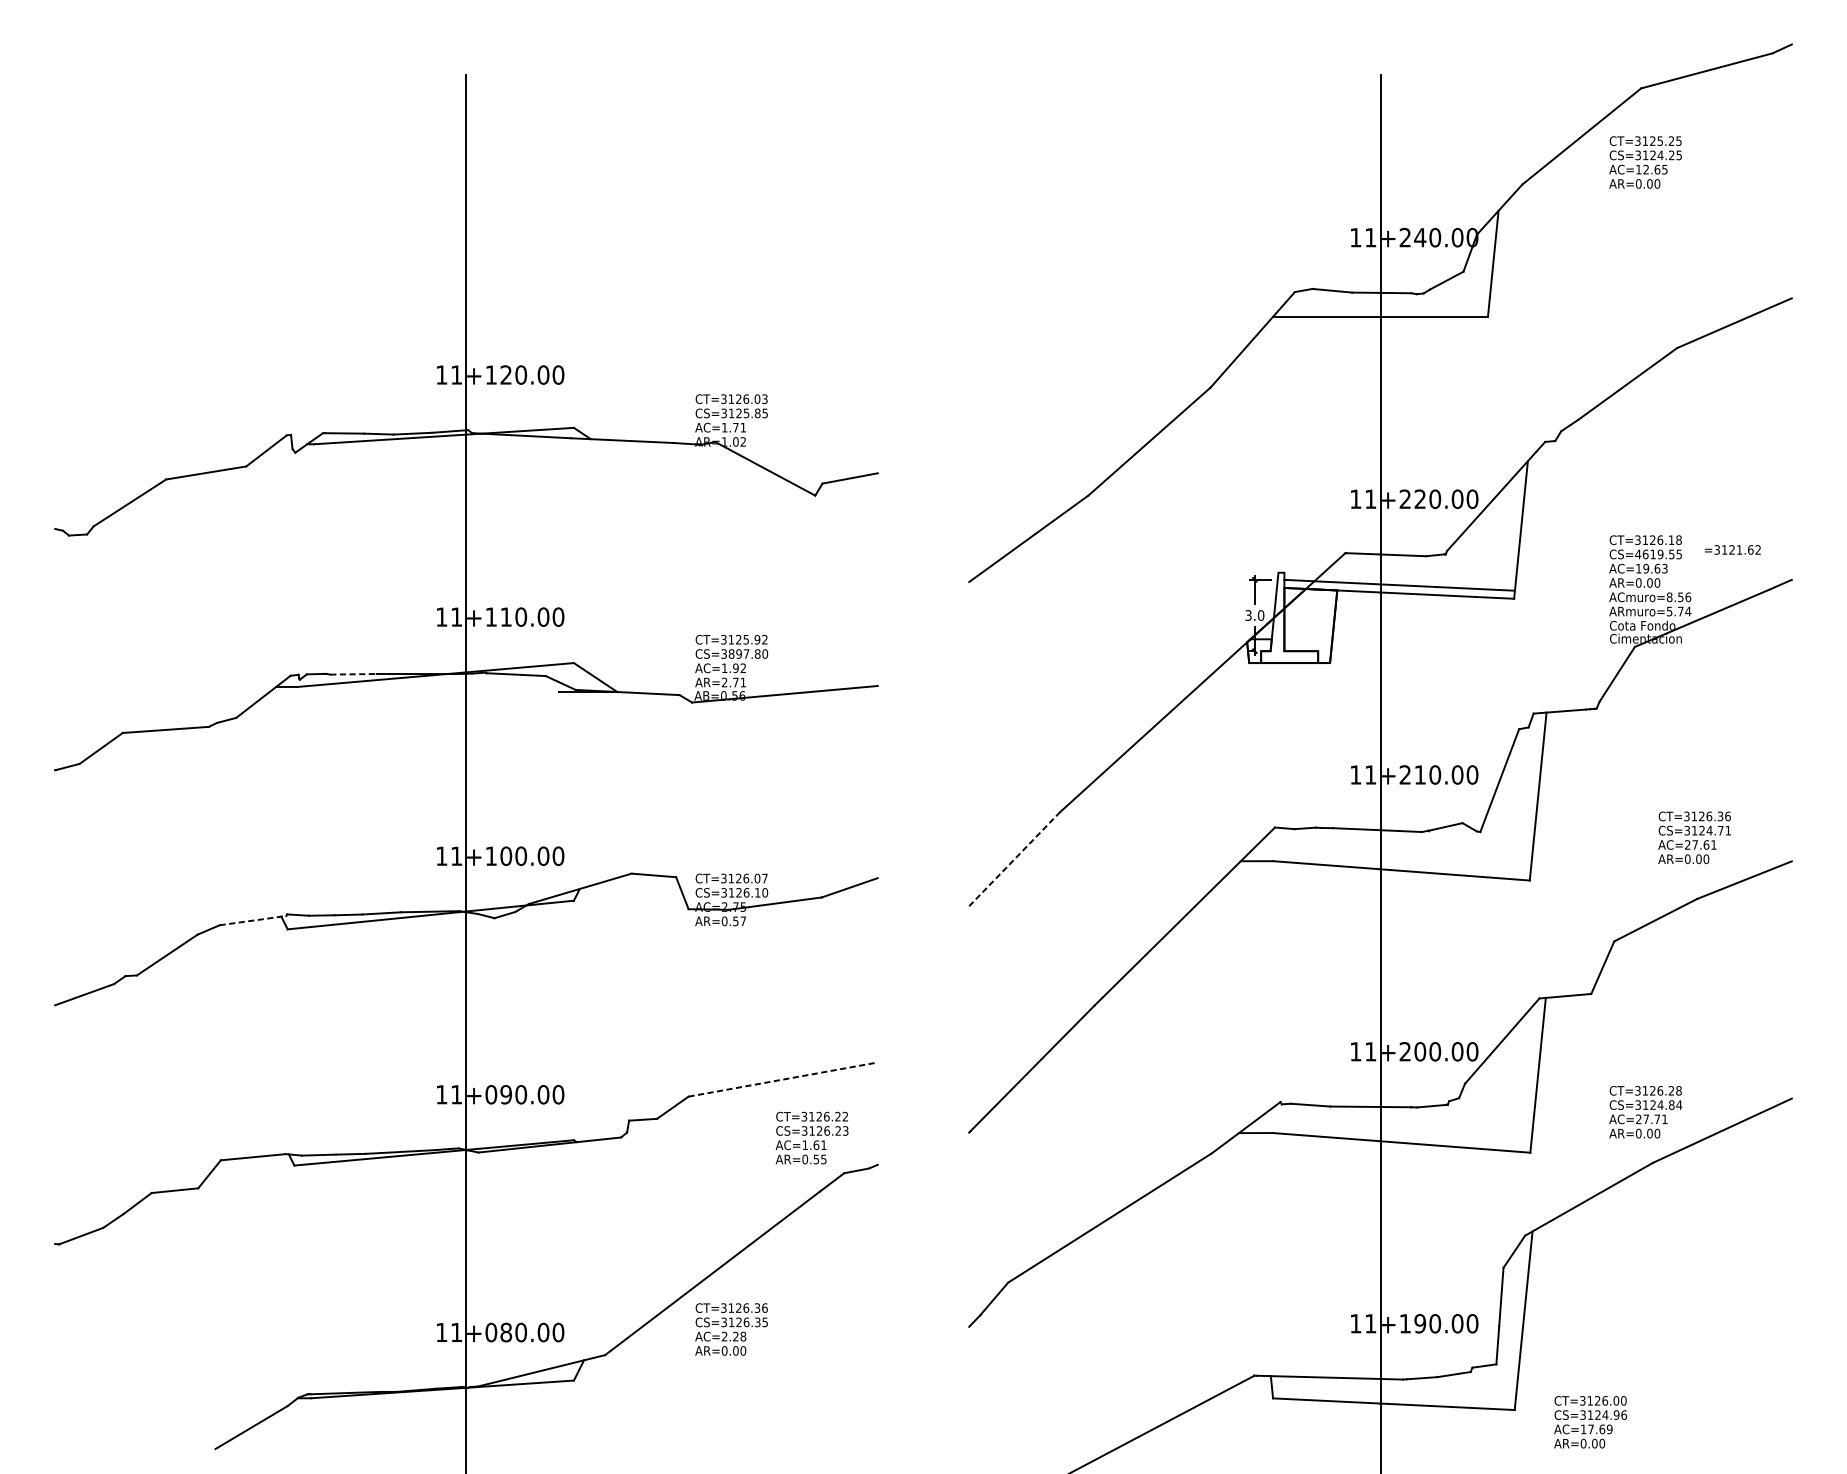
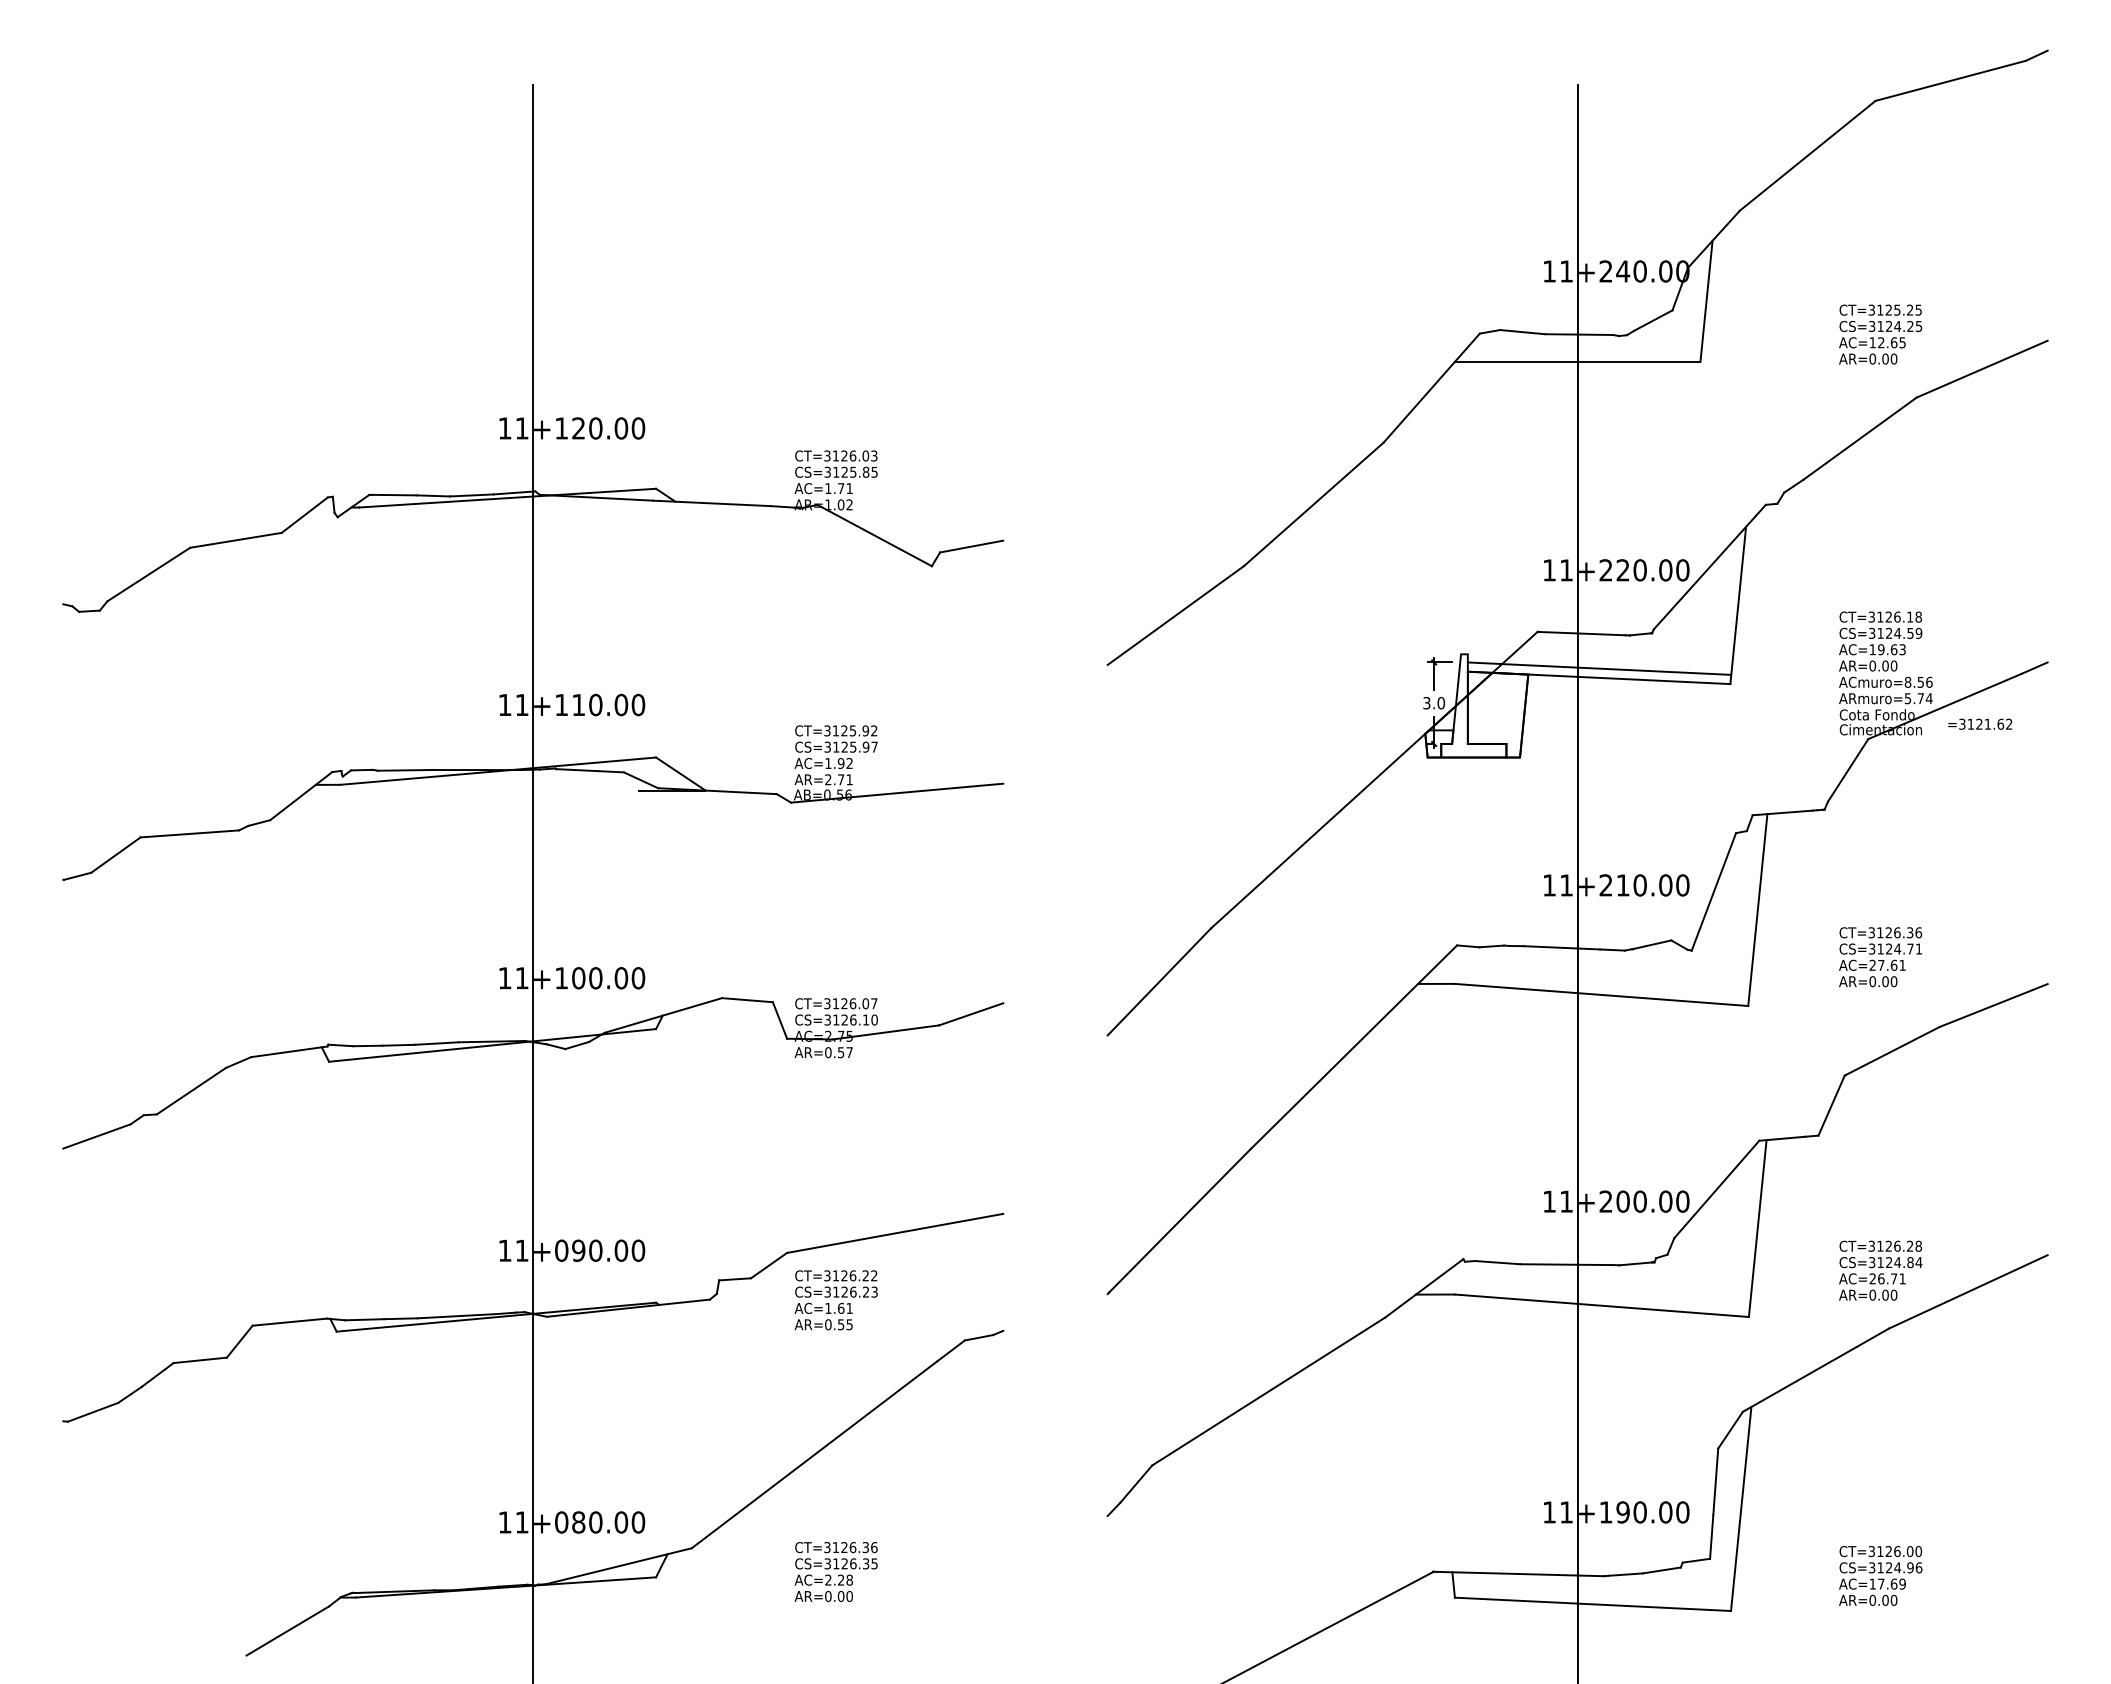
text: (1645, 162) -> (1880, 334), moved
text: (1733, 549) -> (1980, 723), moved
text: (1658, 553) -> (1895, 632), CS=4619.55 -> CS=3124.59
text: (748, 653) -> (855, 746), CS=3897.80 -> CS=3125.97
line: (353, 674) -> (404, 770), dashed -> solid
text: (1694, 838) -> (1880, 957), moved
line: (1014, 859) -> (1159, 981), dashed -> solid
line: (253, 920) -> (289, 1051), dashed -> solid
line: (783, 1079) -> (895, 1233), dashed -> solid
text: (1646, 1119) -> (1881, 1278), AC=27.71 -> AC=26.71
text: (811, 1138) -> (835, 1300), moved
text: (730, 1329) -> (835, 1571), moved
text: (1590, 1421) -> (1880, 1575), moved

